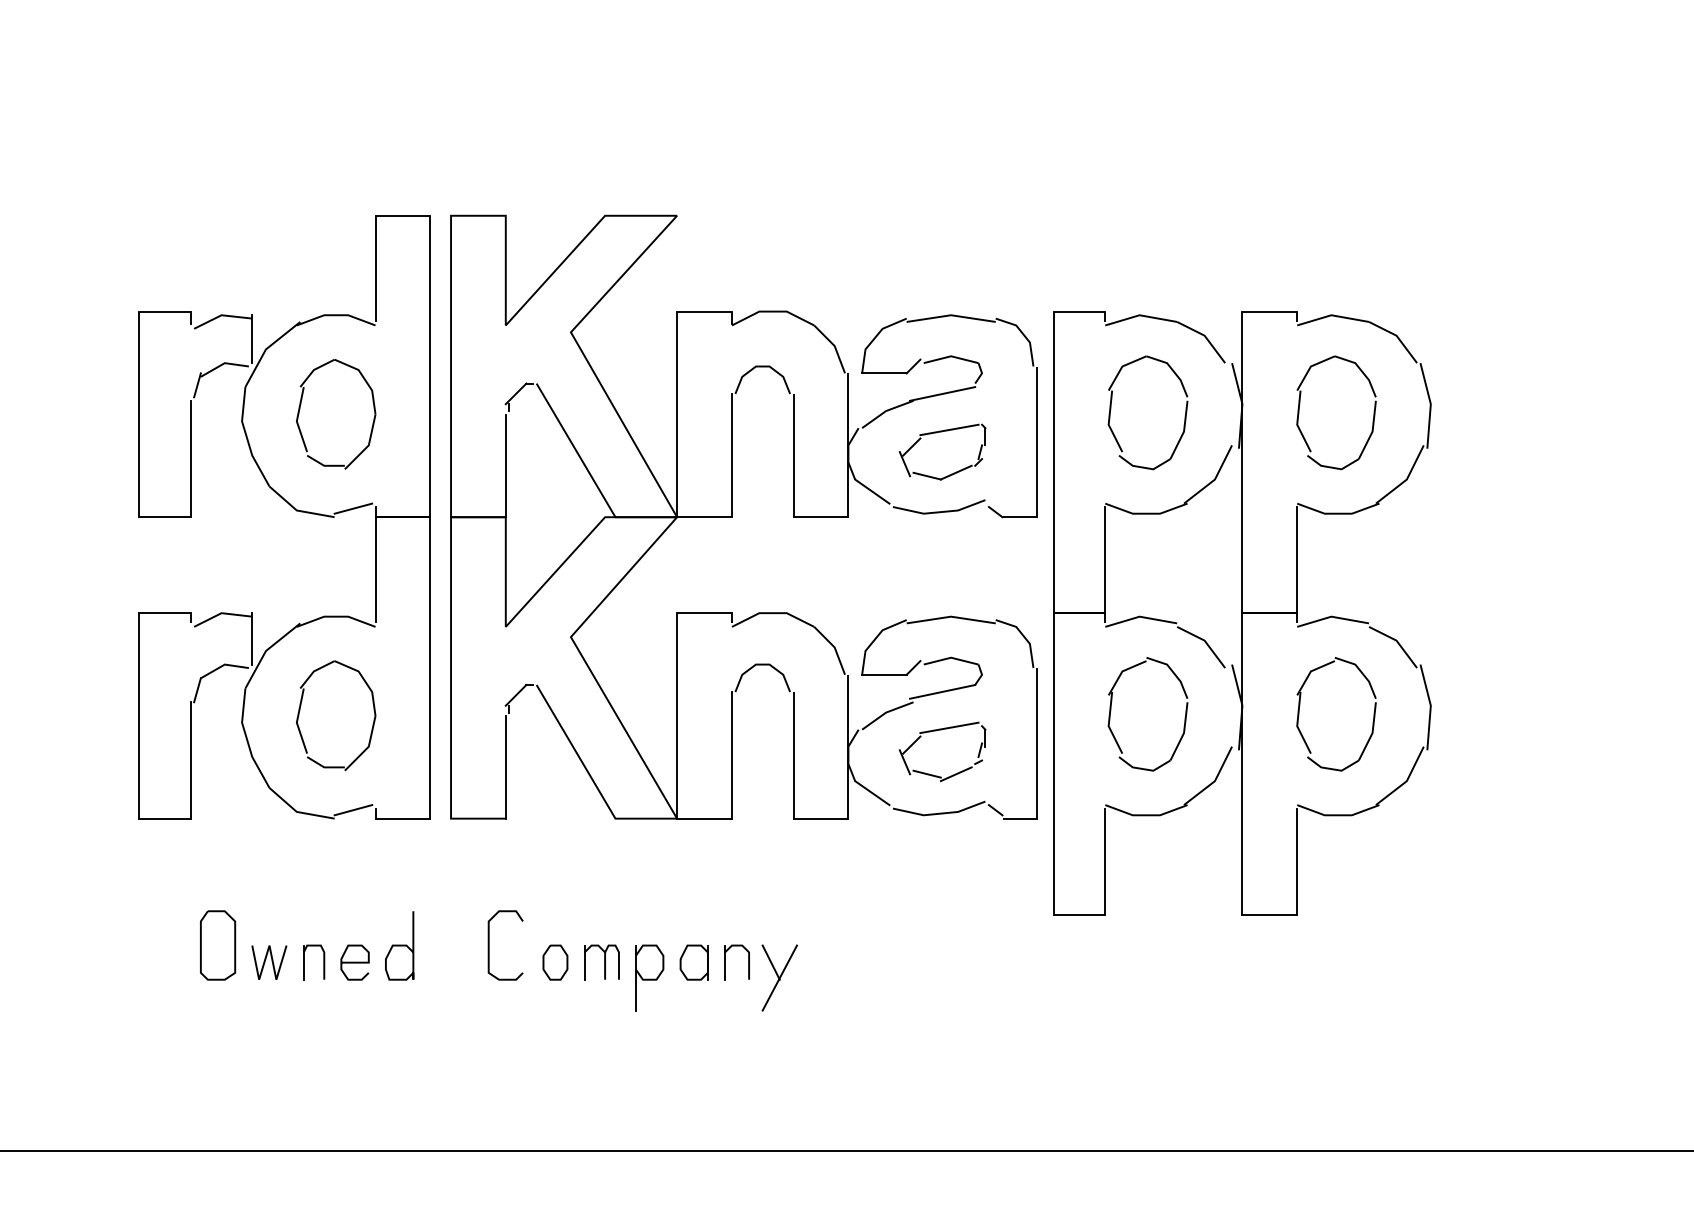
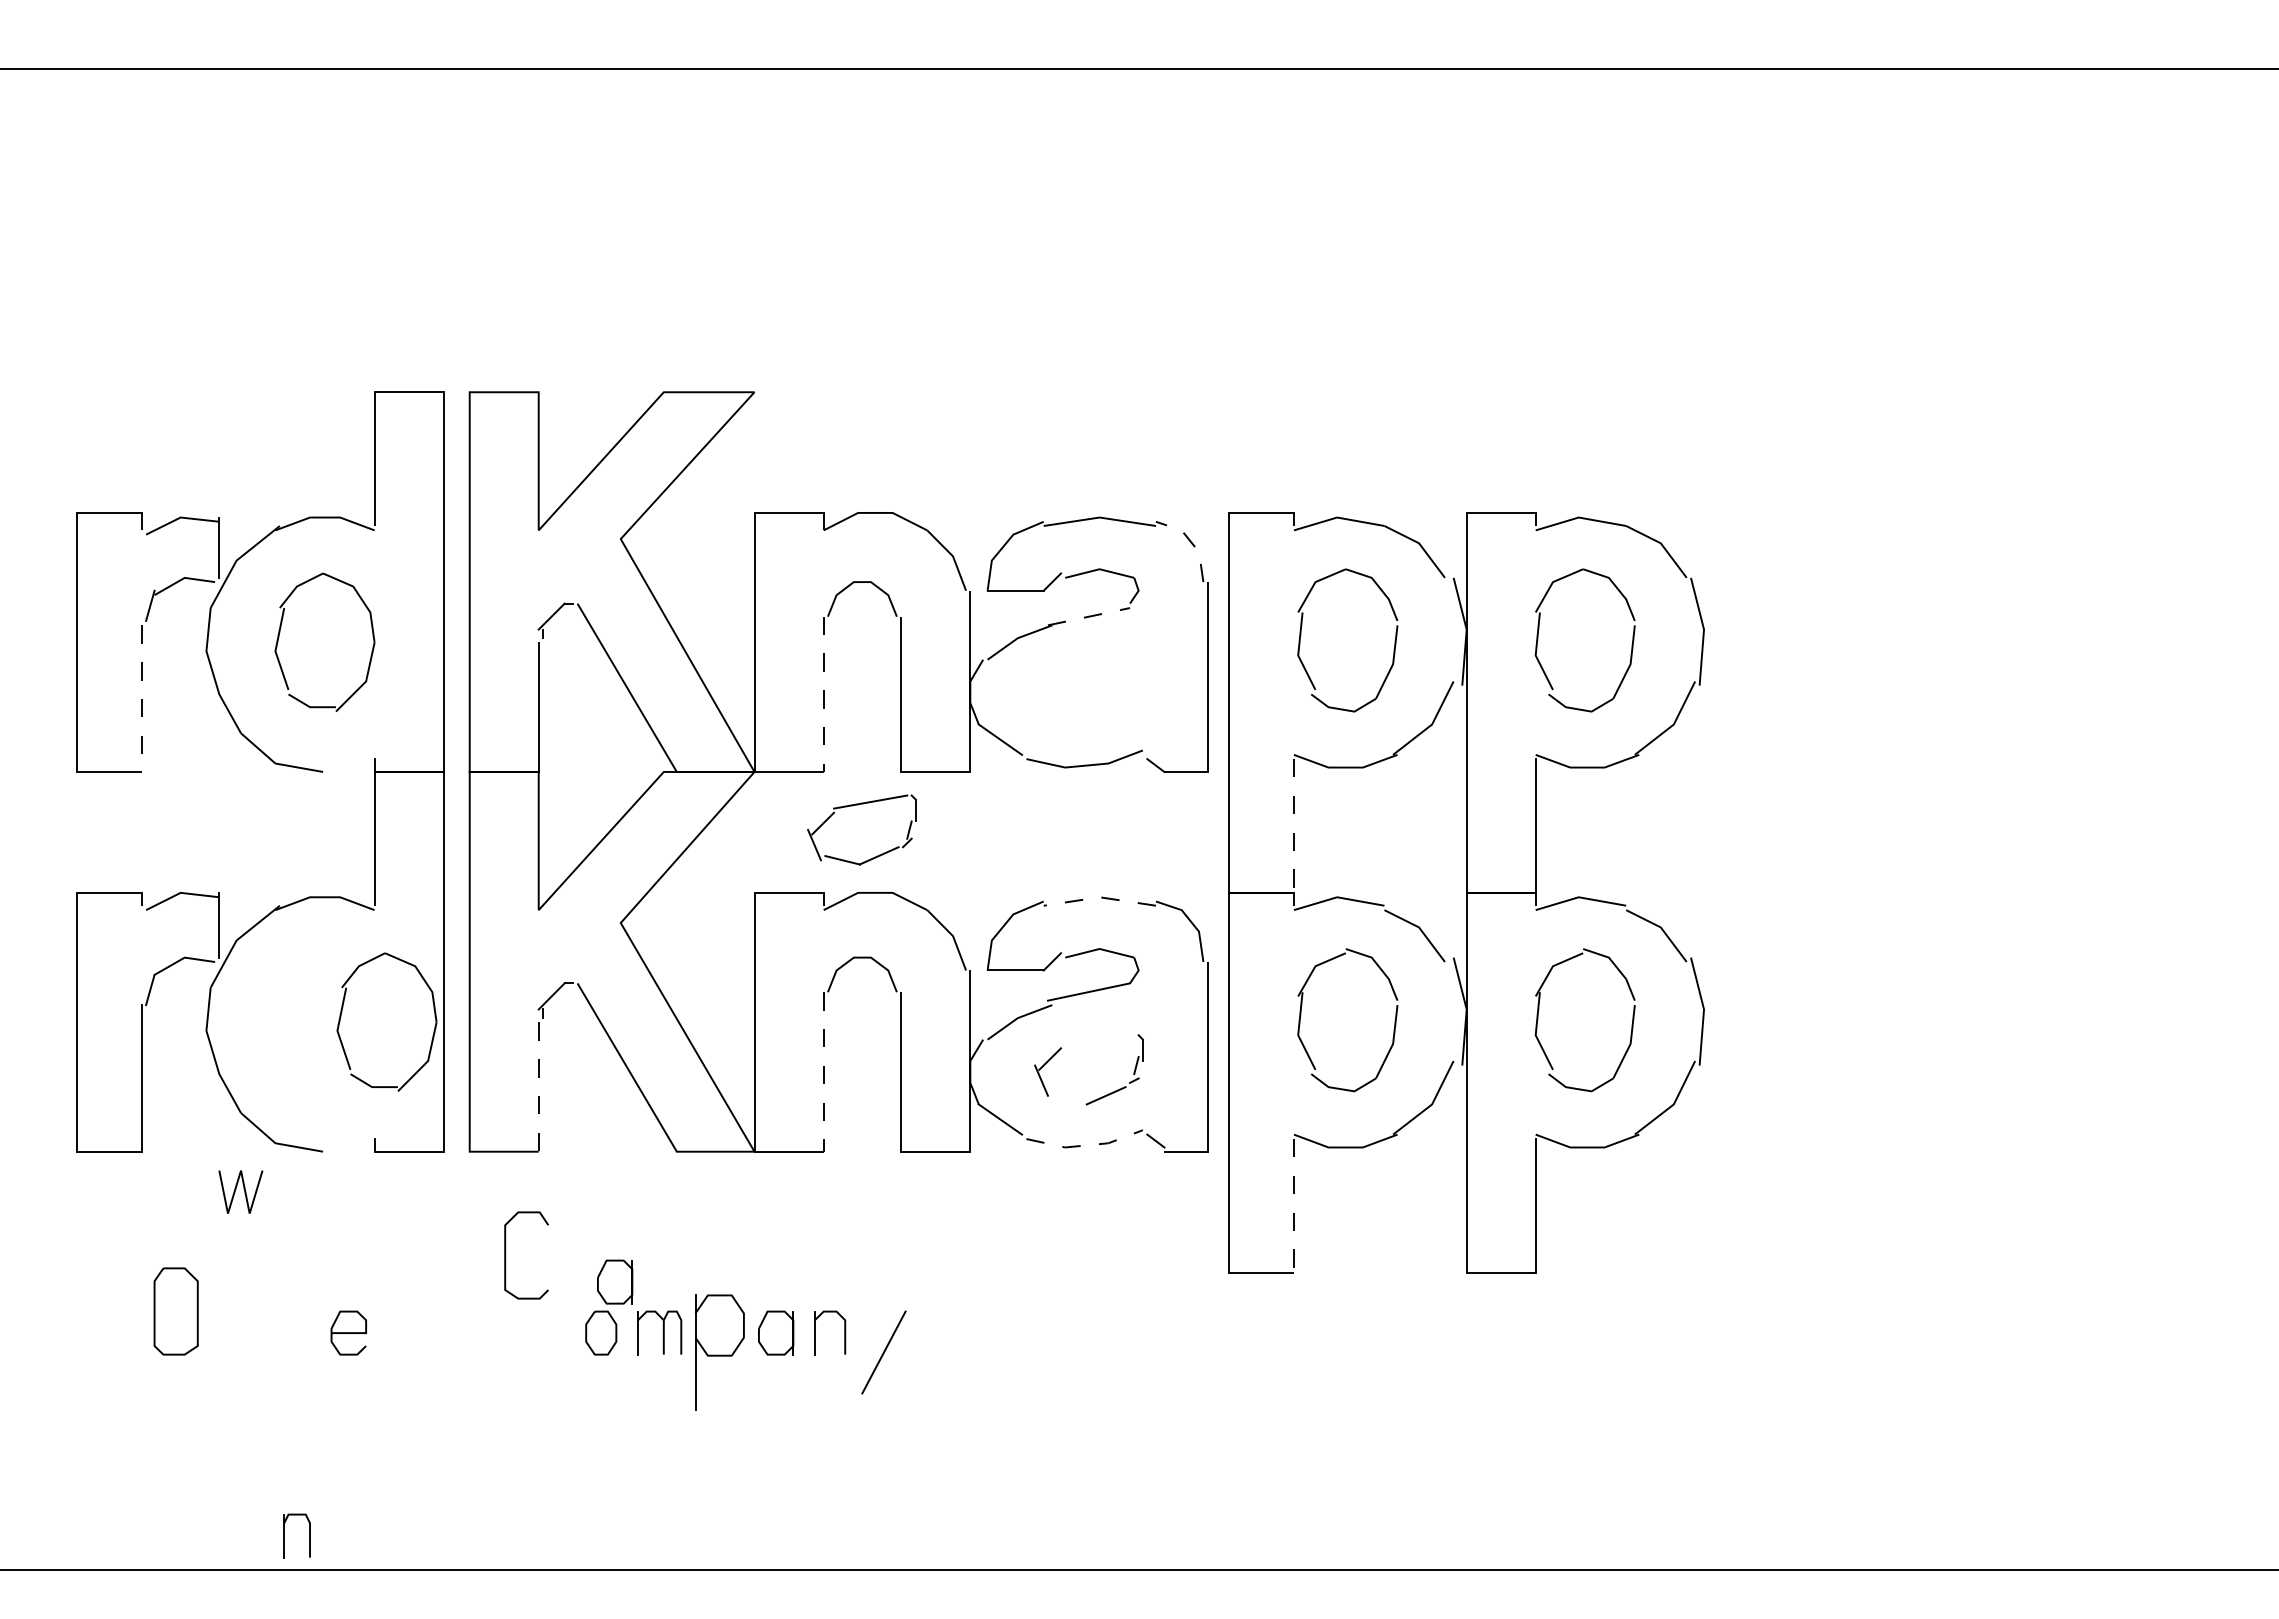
line: (1023, 334) -> (1190, 541), solid -> dashed
line: (942, 393) -> (1088, 616), solid -> dashed
part: (939, 432) -> (858, 805), moved
line: (731, 455) -> (823, 694), solid -> dashed
line: (190, 459) -> (141, 699), solid -> dashed
line: (353, 508) -> (346, 760), removed
line: (1104, 559) -> (1293, 825), solid -> dashed
line: (950, 616) -> (1099, 897), solid -> dashed
part: (300, 708) -> (342, 1012), moved
line: (949, 727) -> (1097, 1036), removed
line: (731, 754) -> (823, 1071), solid -> dashed
line: (505, 767) -> (538, 1087), solid -> dashed
line: (927, 774) -> (1069, 1095), removed
line: (353, 809) -> (346, 1140), removed
line: (939, 813) -> (1085, 1145), solid -> dashed
line: (1104, 861) -> (1293, 1205), solid -> dashed
part: (566, 921) -> (615, 1281), added
curve: (399, 945) -> (404, 1311), removed
curve: (489, 945) -> (506, 1255), moved
line: (271, 960) -> (243, 1189), moved
part: (304, 962) -> (284, 1535), moved
line: (770, 962) -> (872, 1332), removed
part: (650, 977) -> (720, 1351), size x1.4

